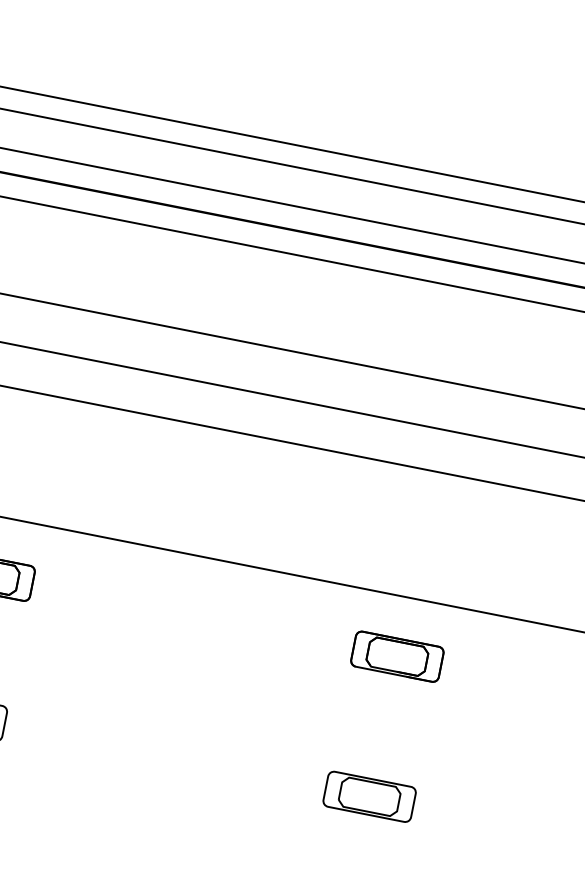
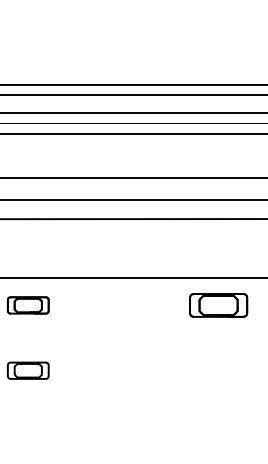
part: (396, 656) -> (218, 305), size x1.4
part: (369, 796) -> (218, 370), removed

